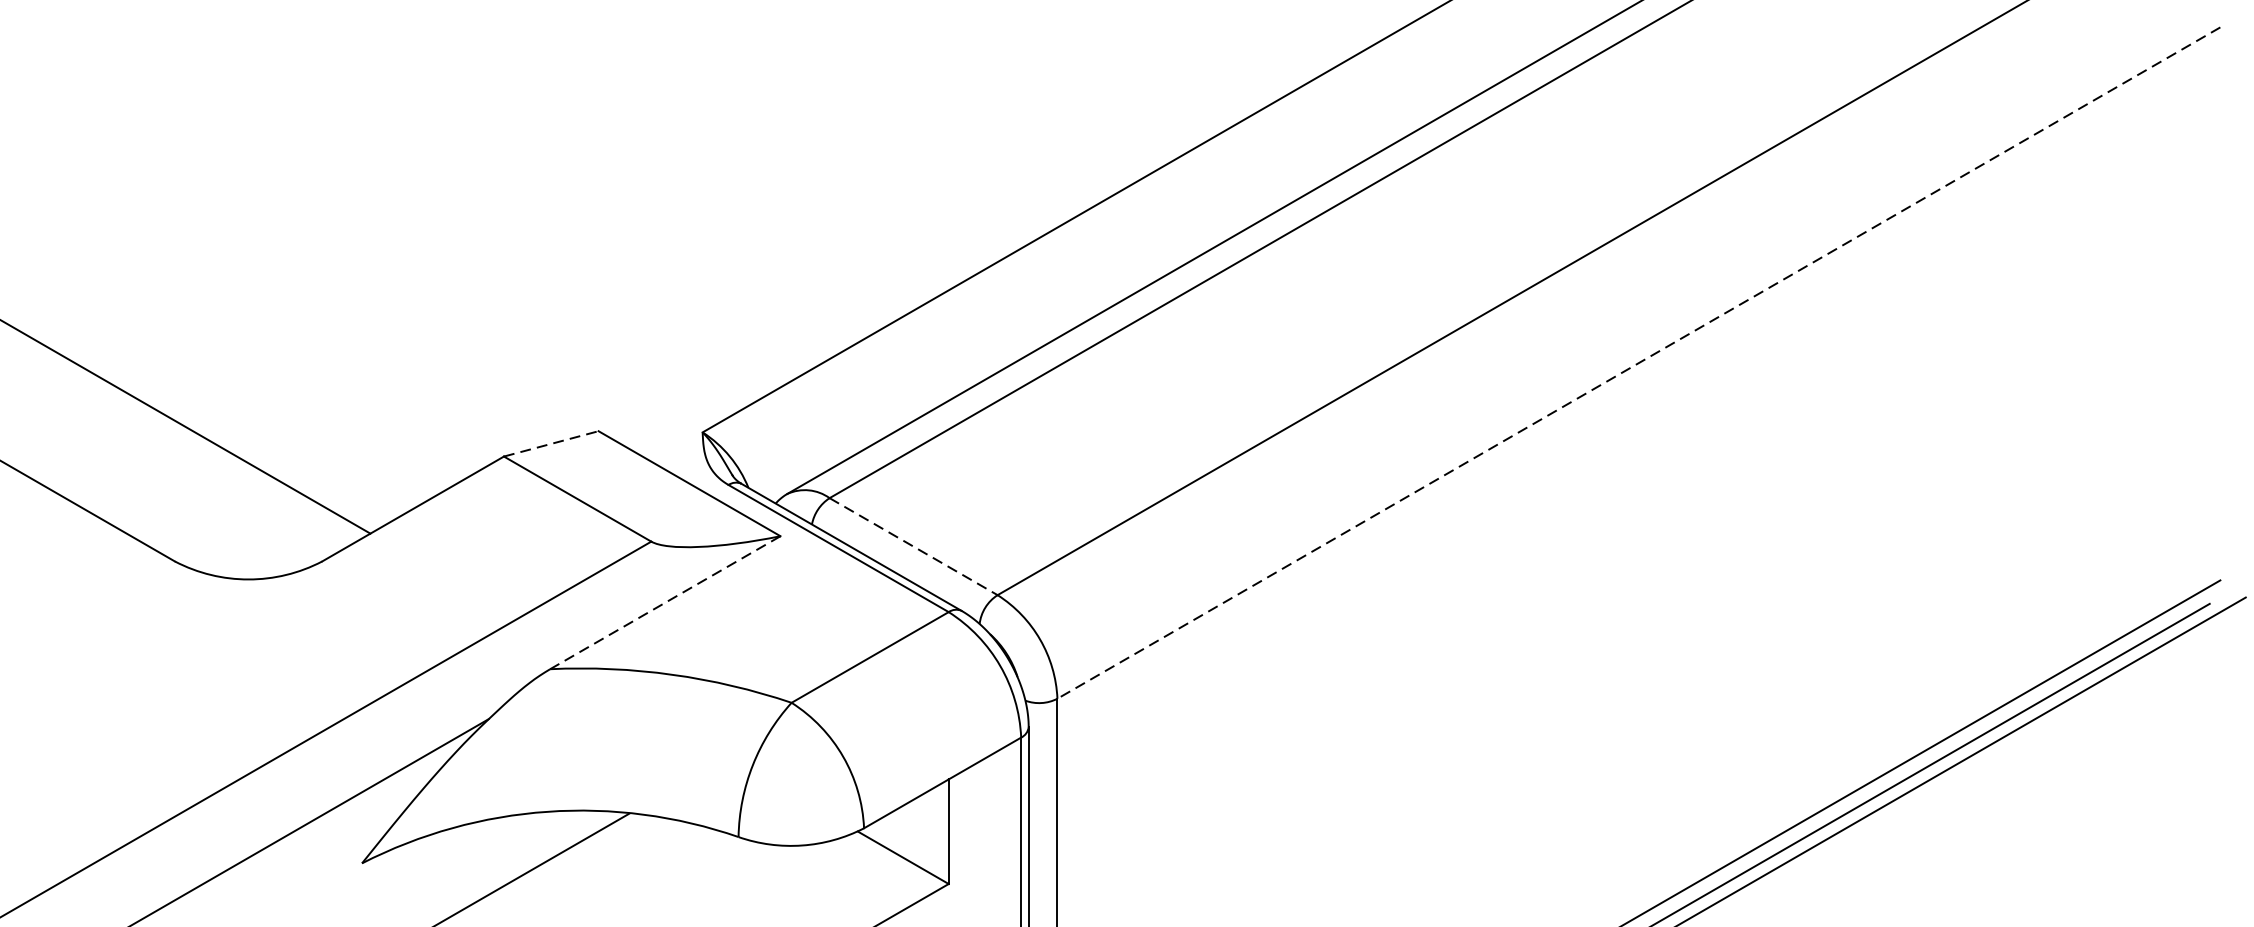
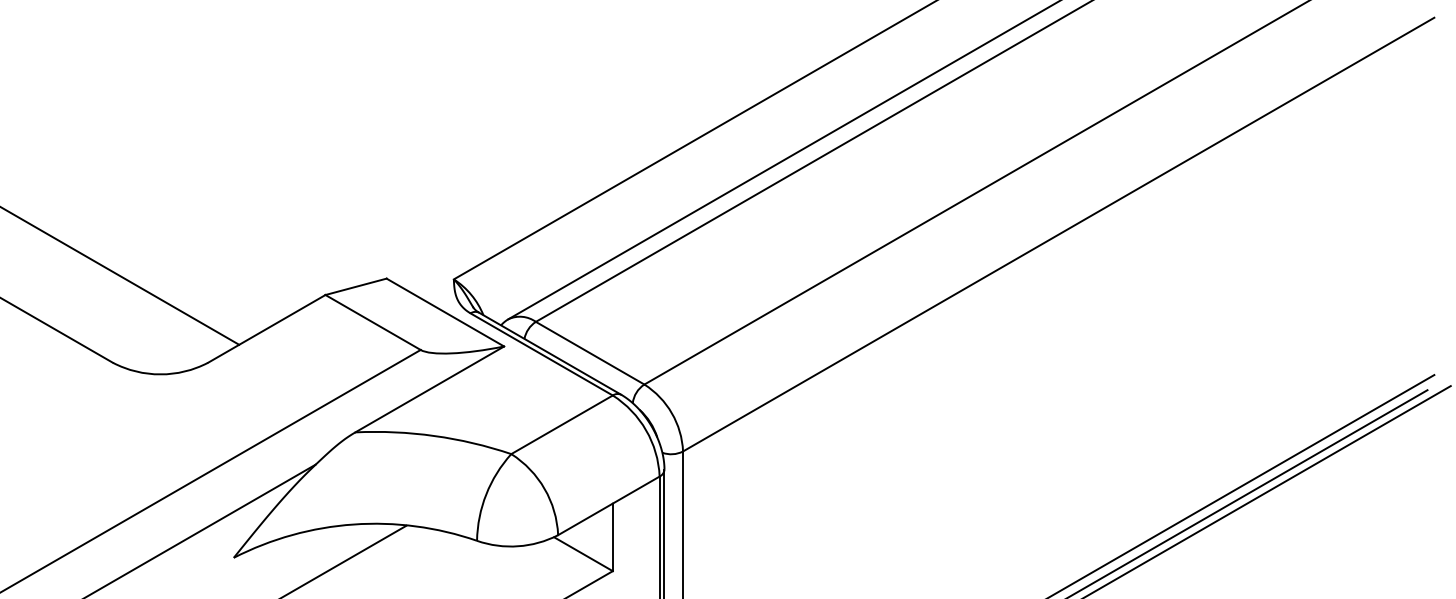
line: (1638, 362) -> (1058, 234), dashed -> solid
line: (551, 443) -> (356, 286), dashed -> solid
line: (914, 547) -> (590, 353), dashed -> solid
line: (664, 602) -> (429, 389), dashed -> solid

